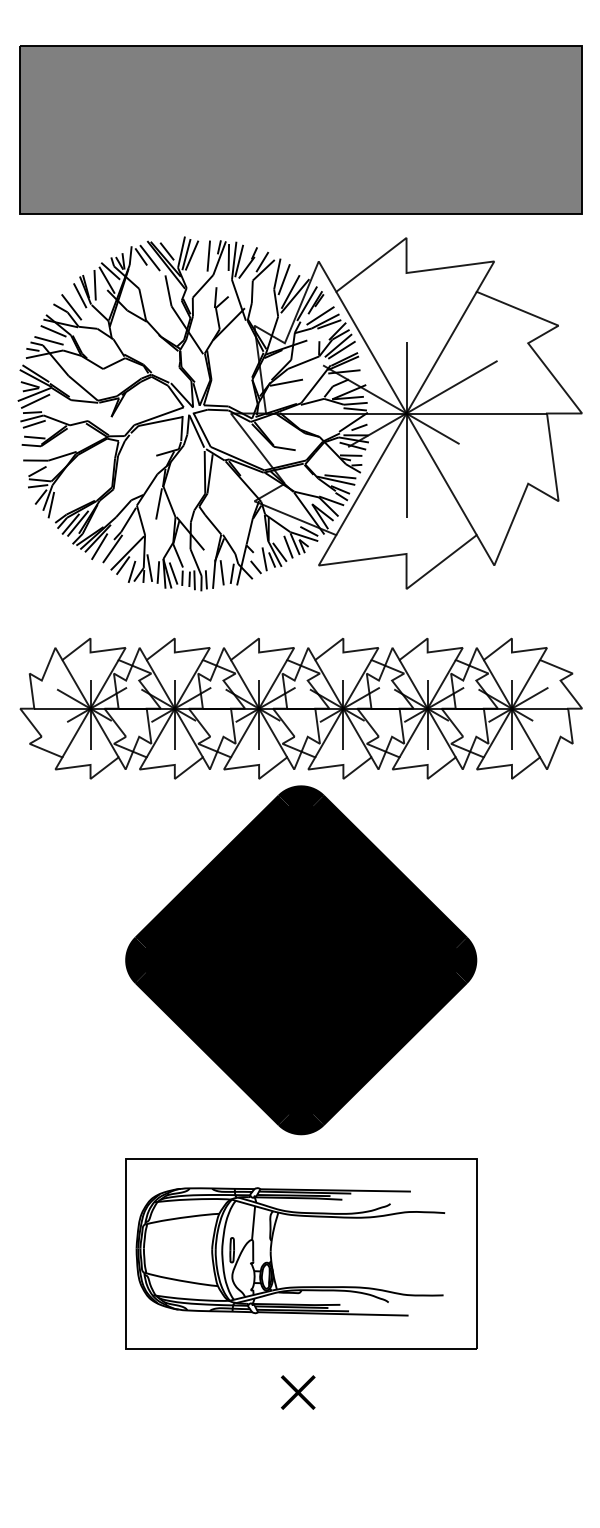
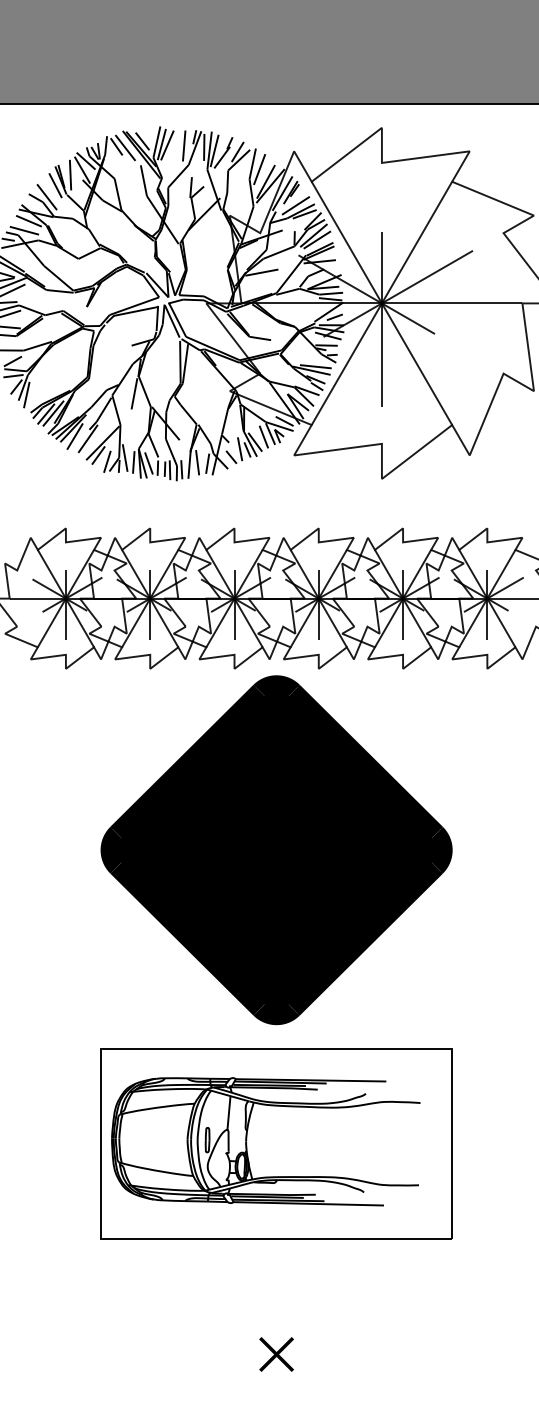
part: (298, 1392) -> (276, 1354), moved

